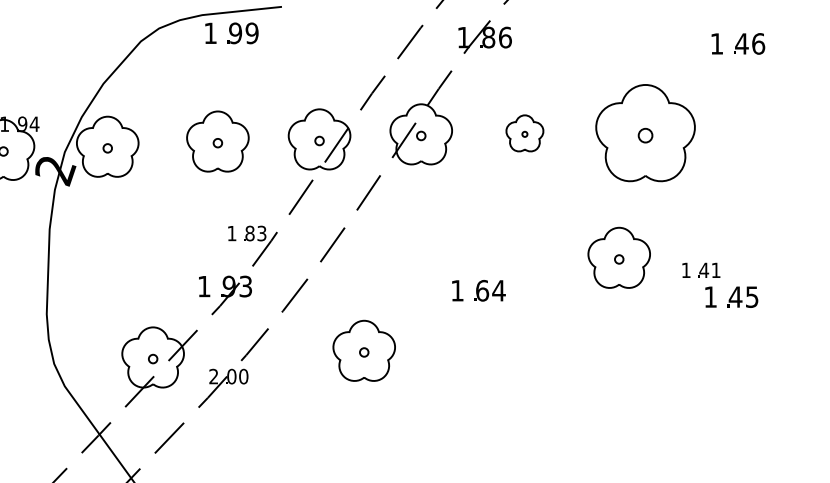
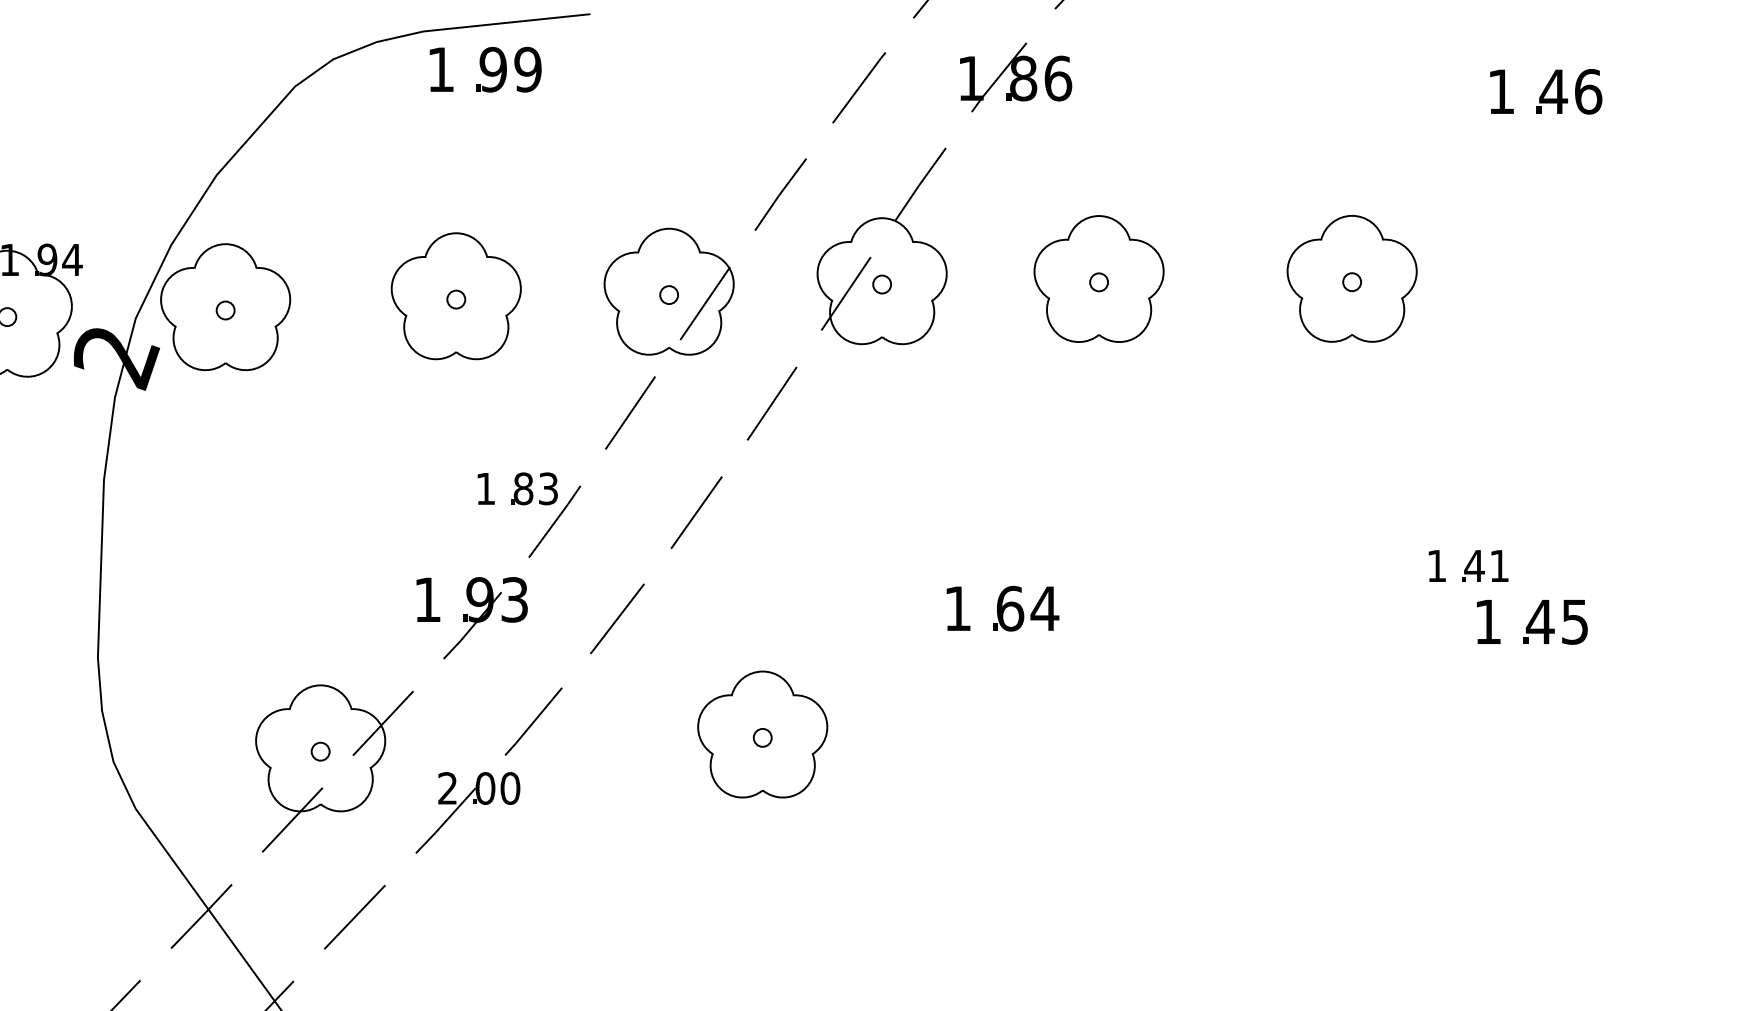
part: (524, 133) -> (1098, 279), size x1.67
part: (645, 133) -> (1351, 279), size x0.62
part: (618, 257) -> (1295, 539), removed

